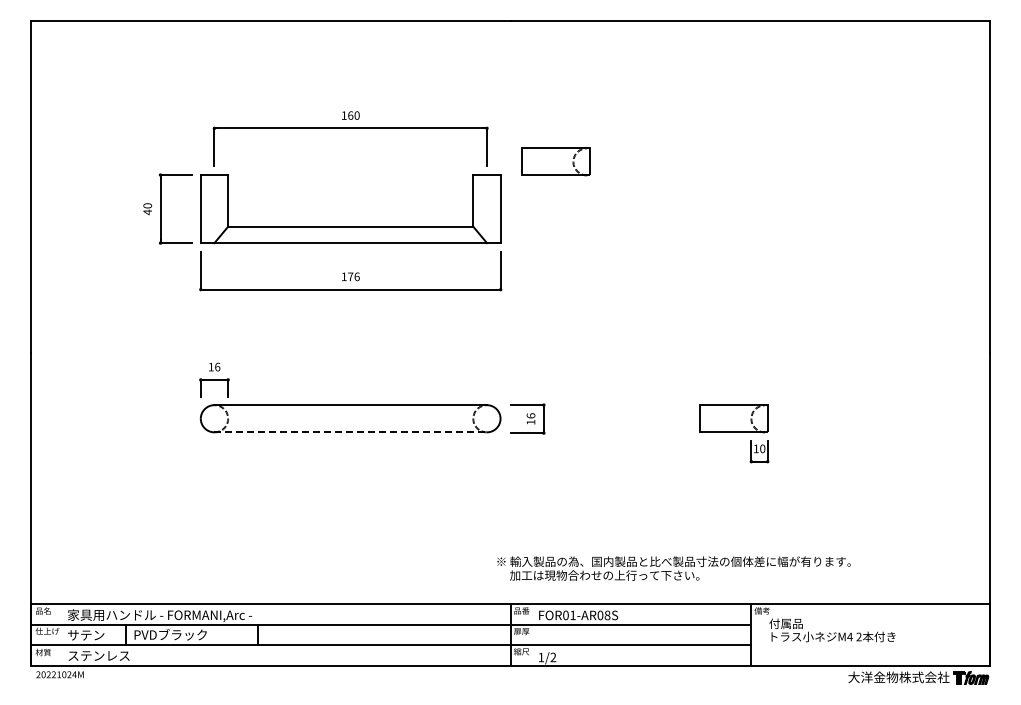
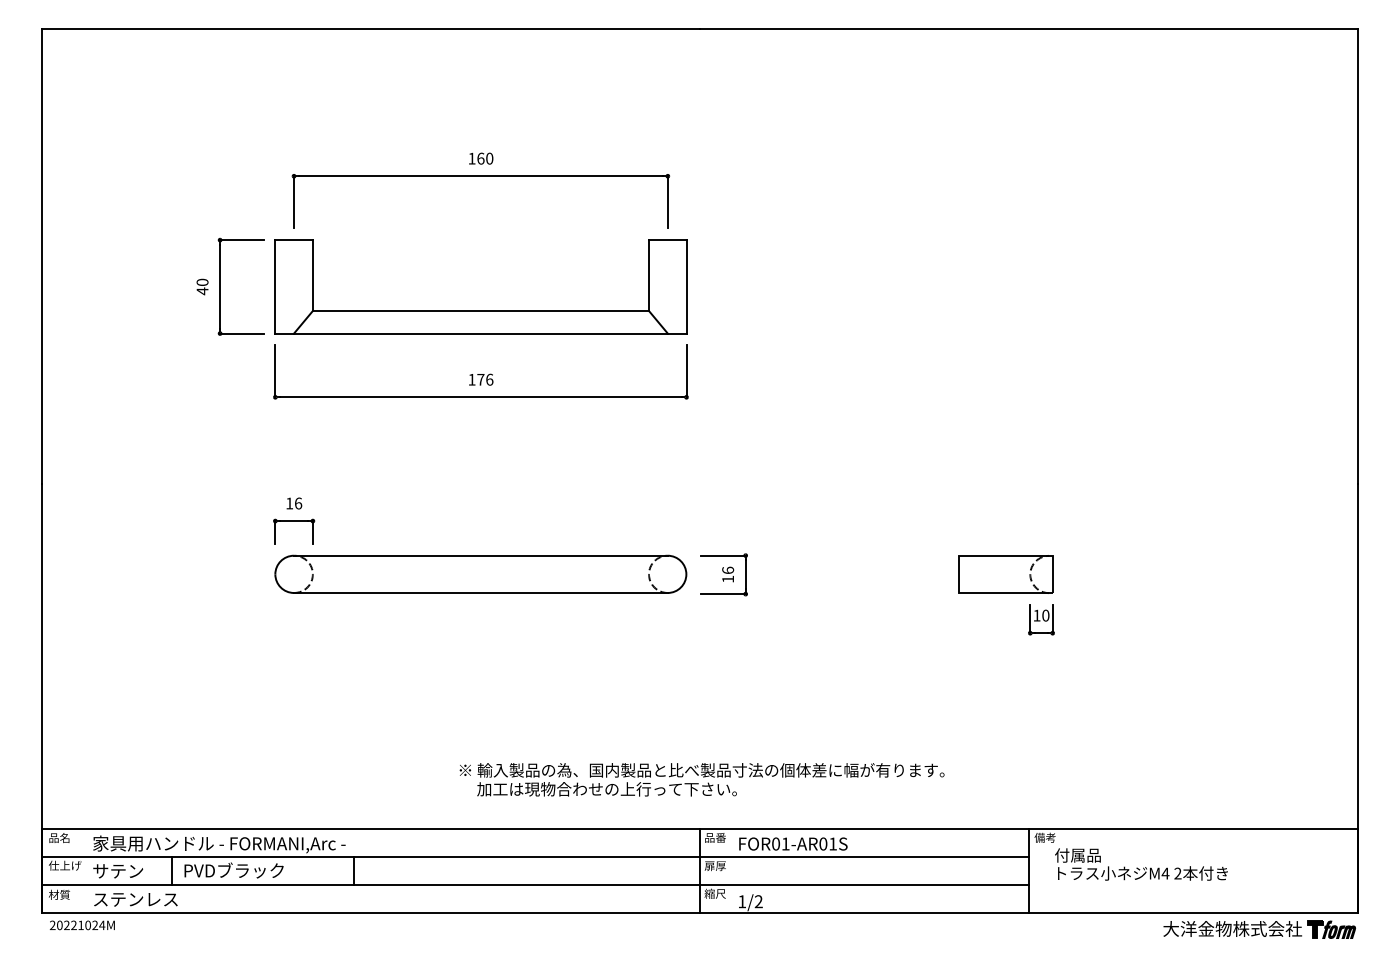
part: (555, 161) -> (761, 221), removed
line: (351, 432) -> (481, 593), dashed -> solid
text: (673, 568) -> (701, 779), moved
text: (607, 615) -> (833, 844), FOR01-AR08S -> FOR01-AR01S

